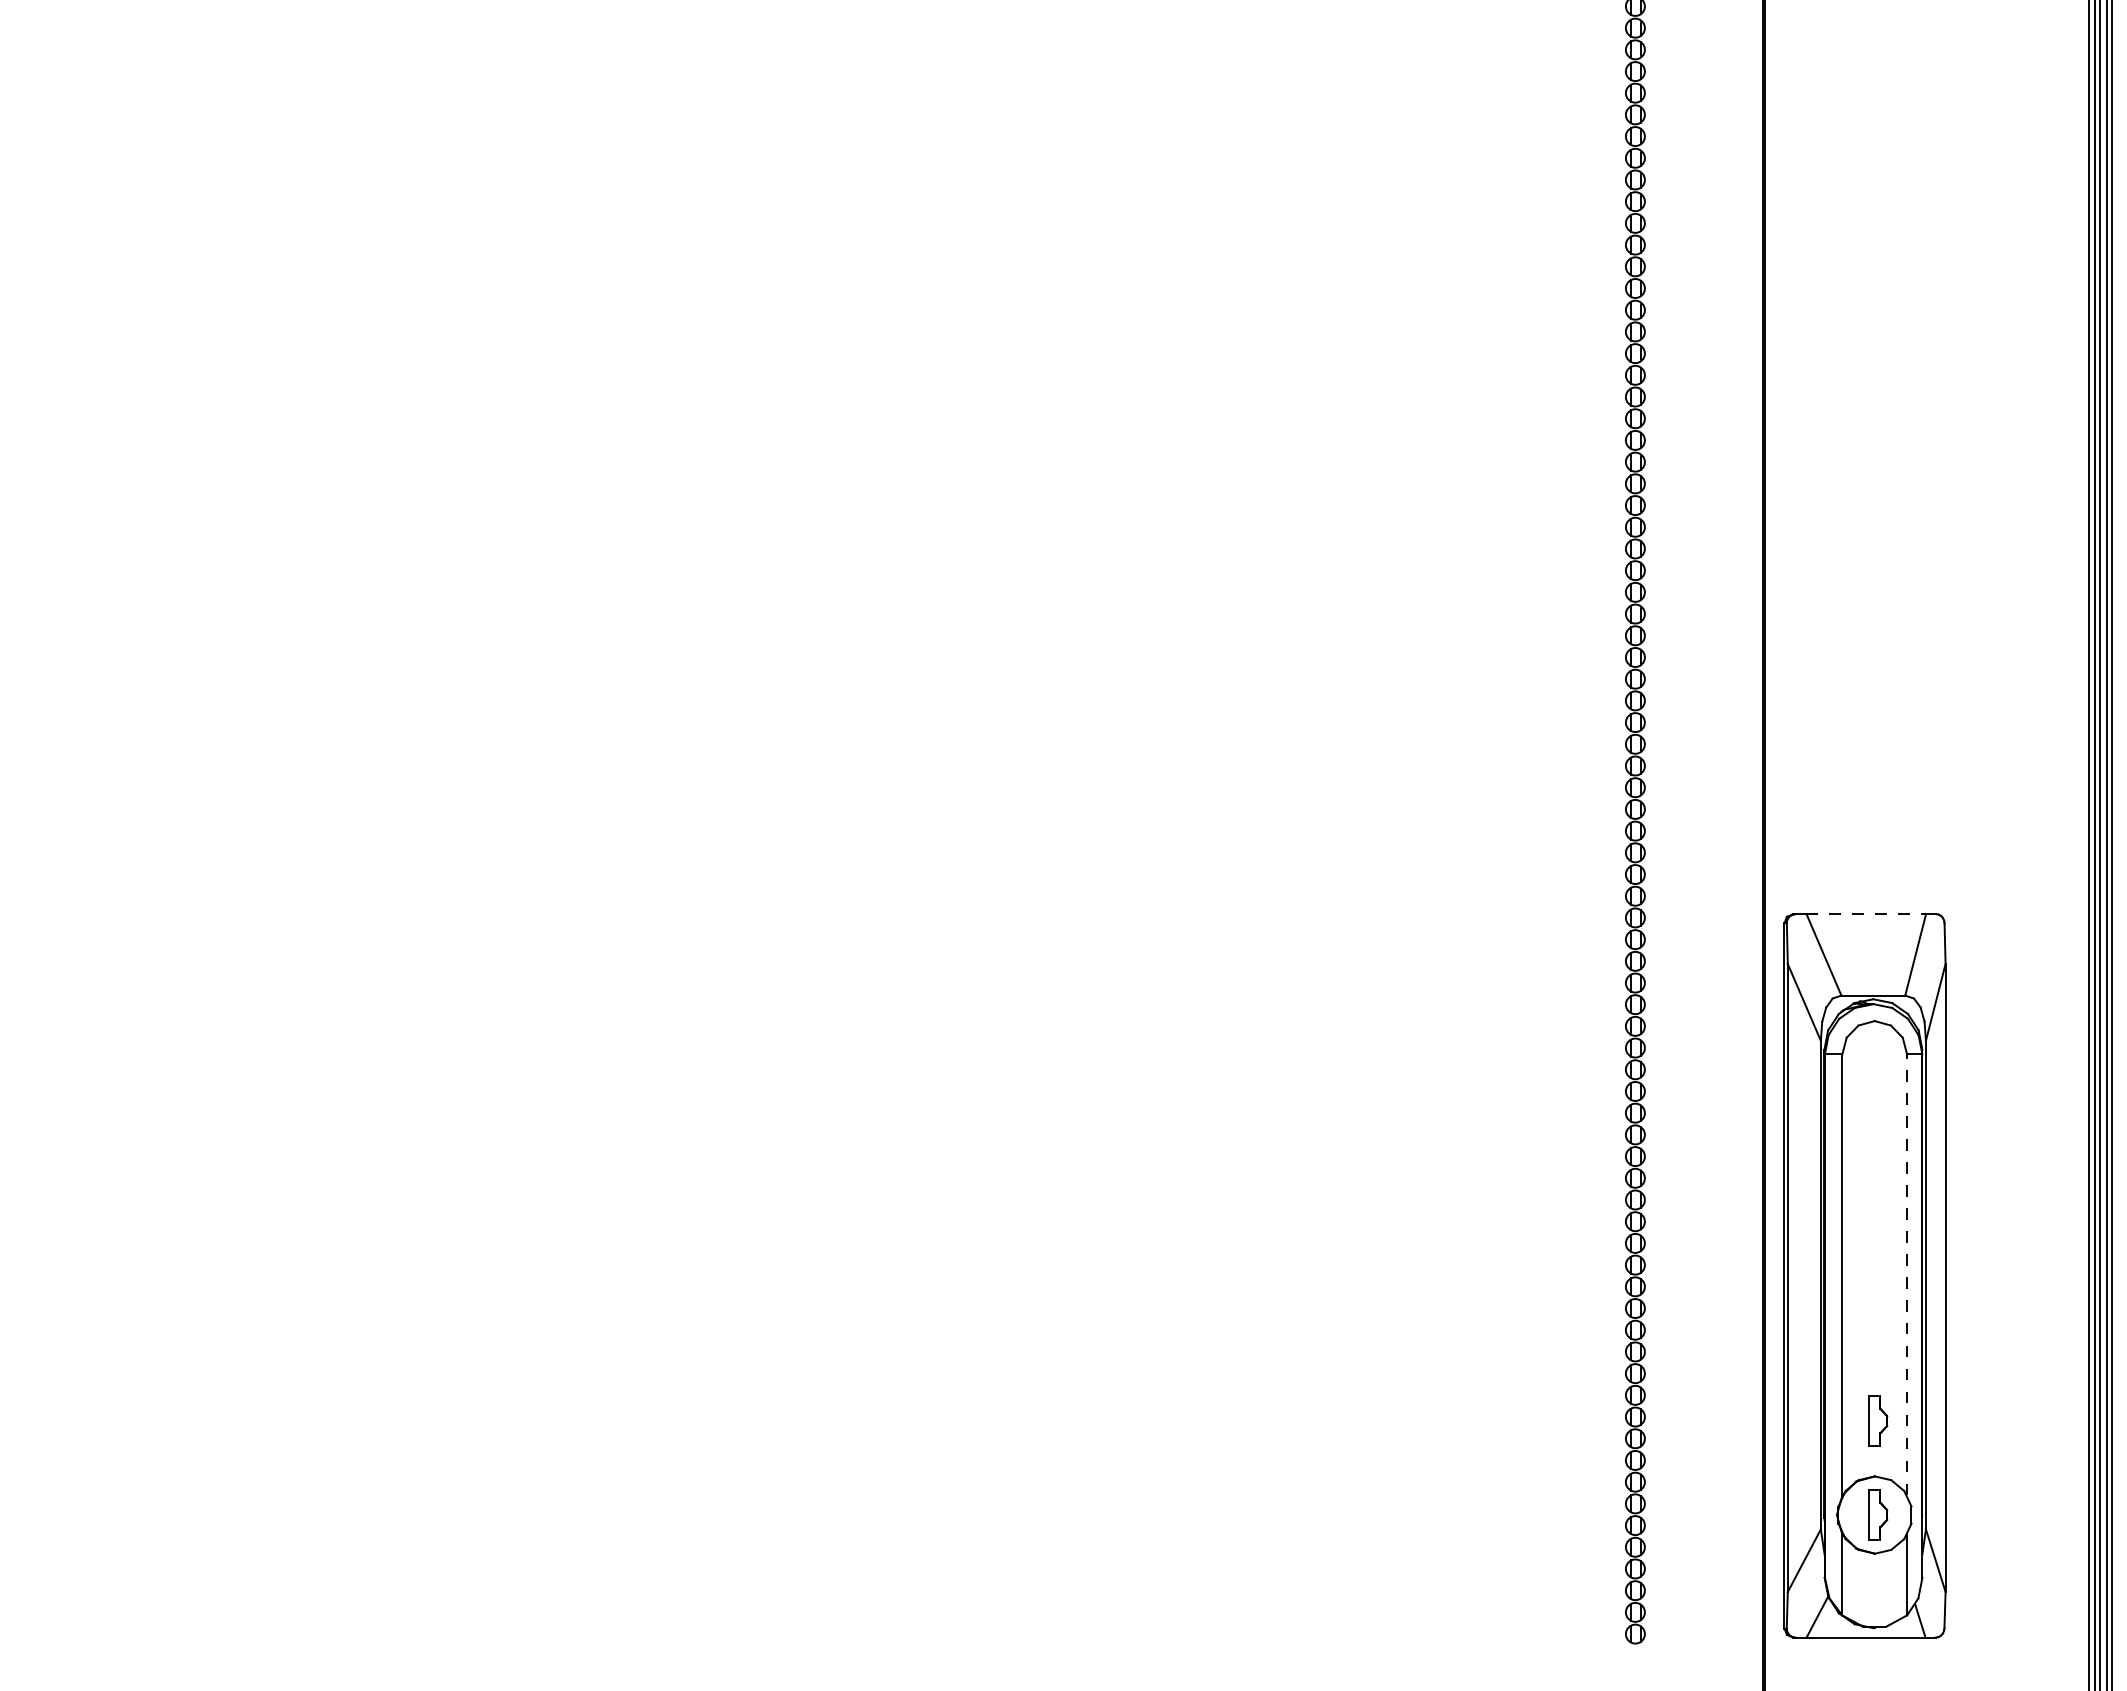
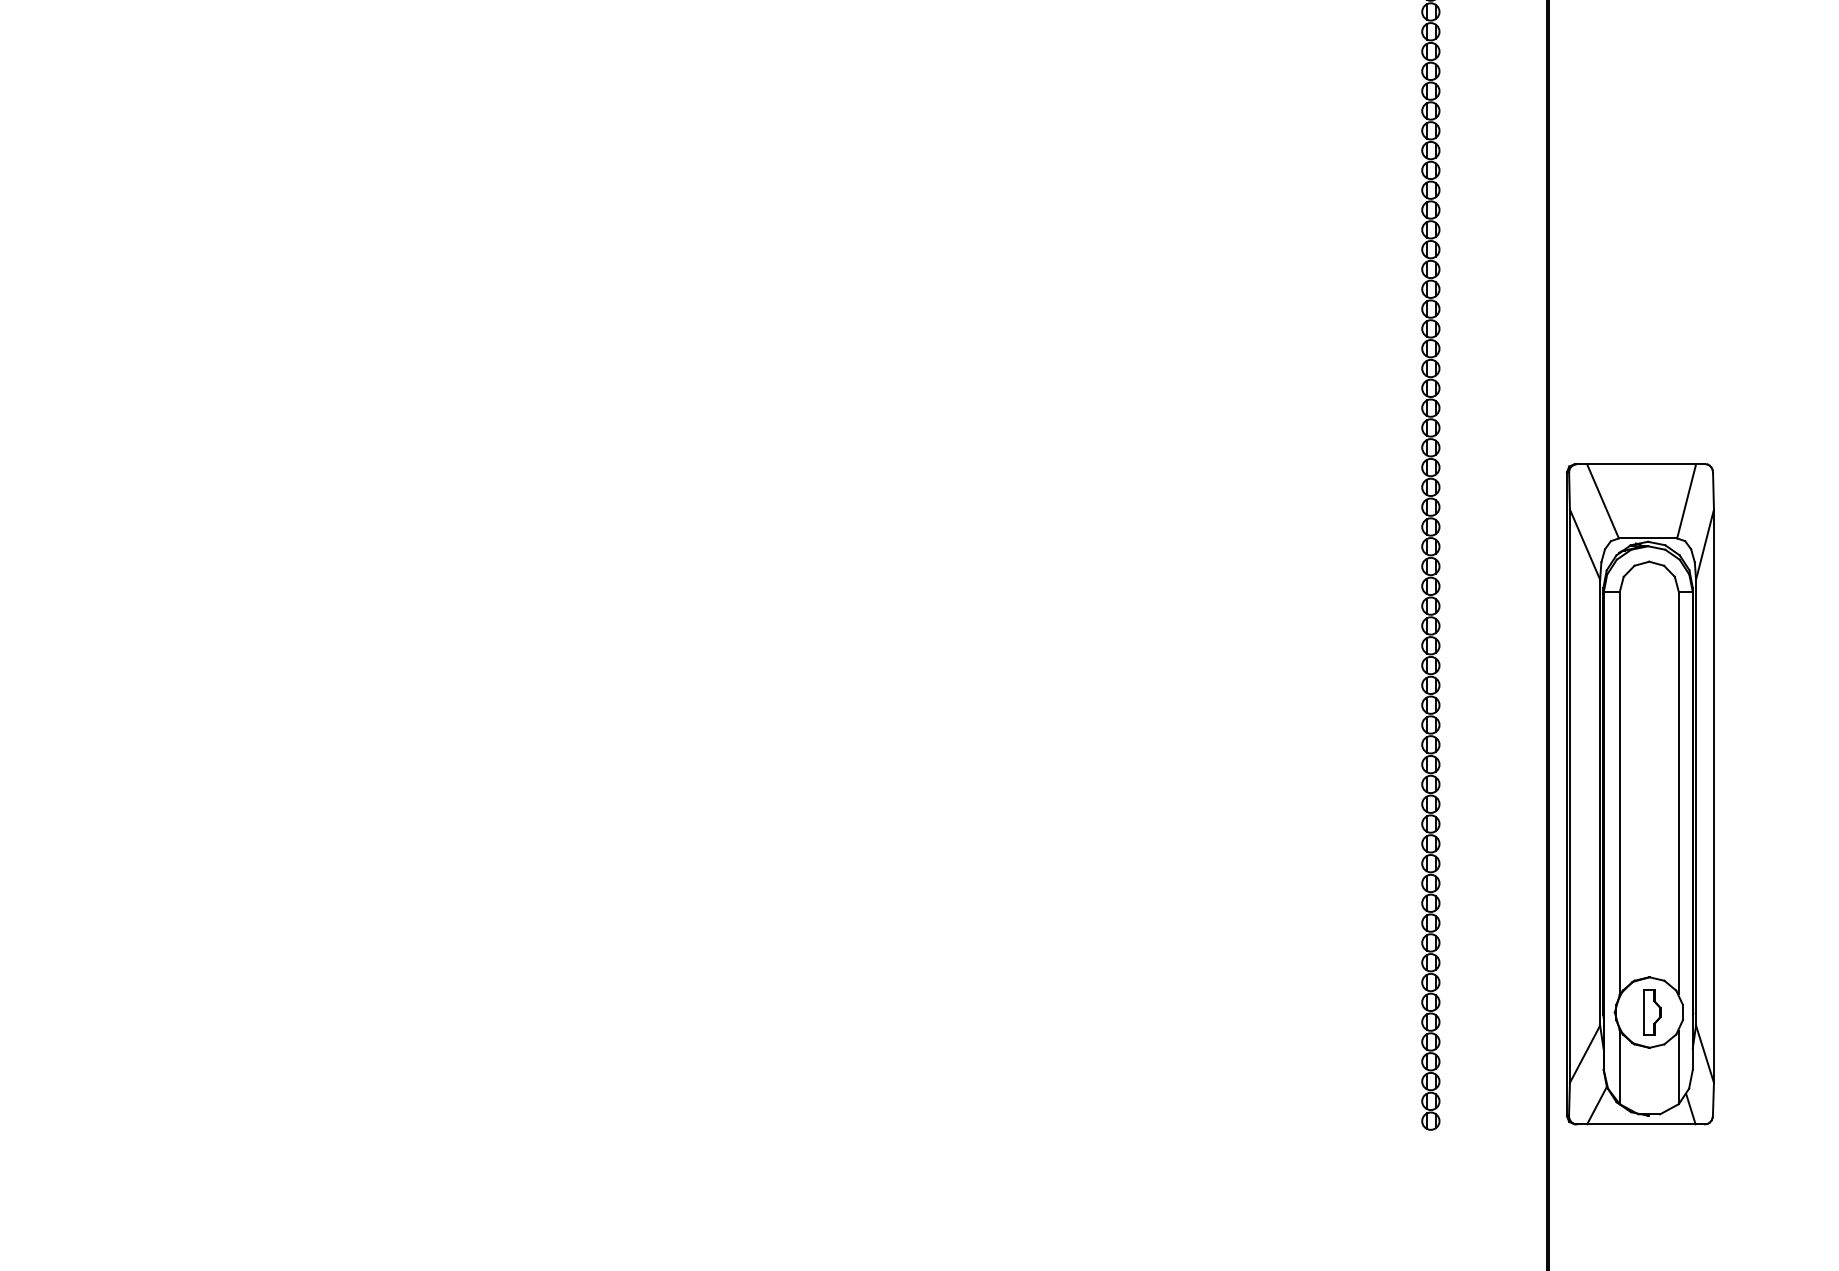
line: (1866, 914) -> (1641, 464), dashed -> solid
line: (1907, 1274) -> (1679, 793), dashed -> solid
part: (1878, 1420) -> (1652, 926), removed

